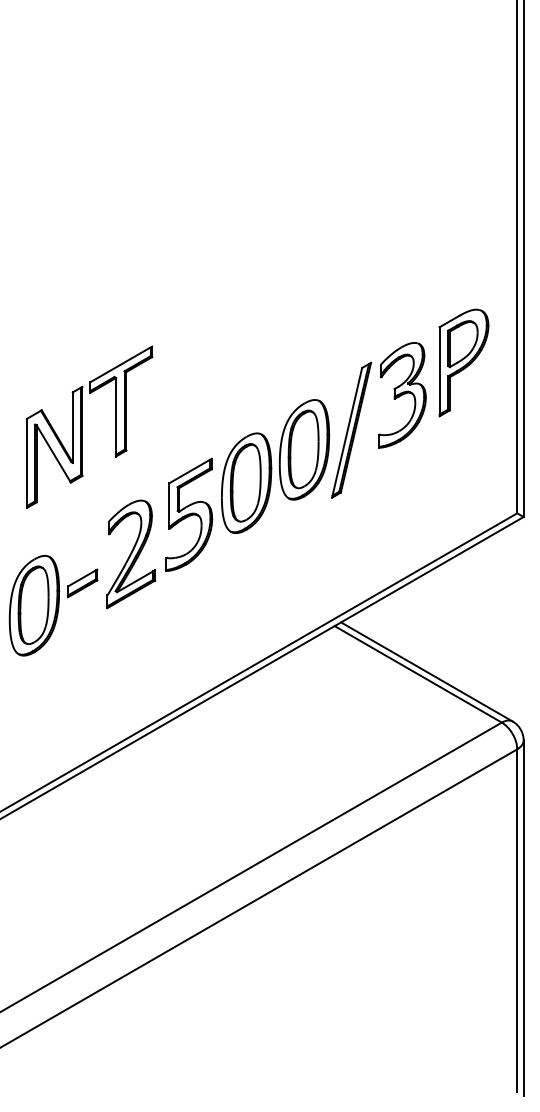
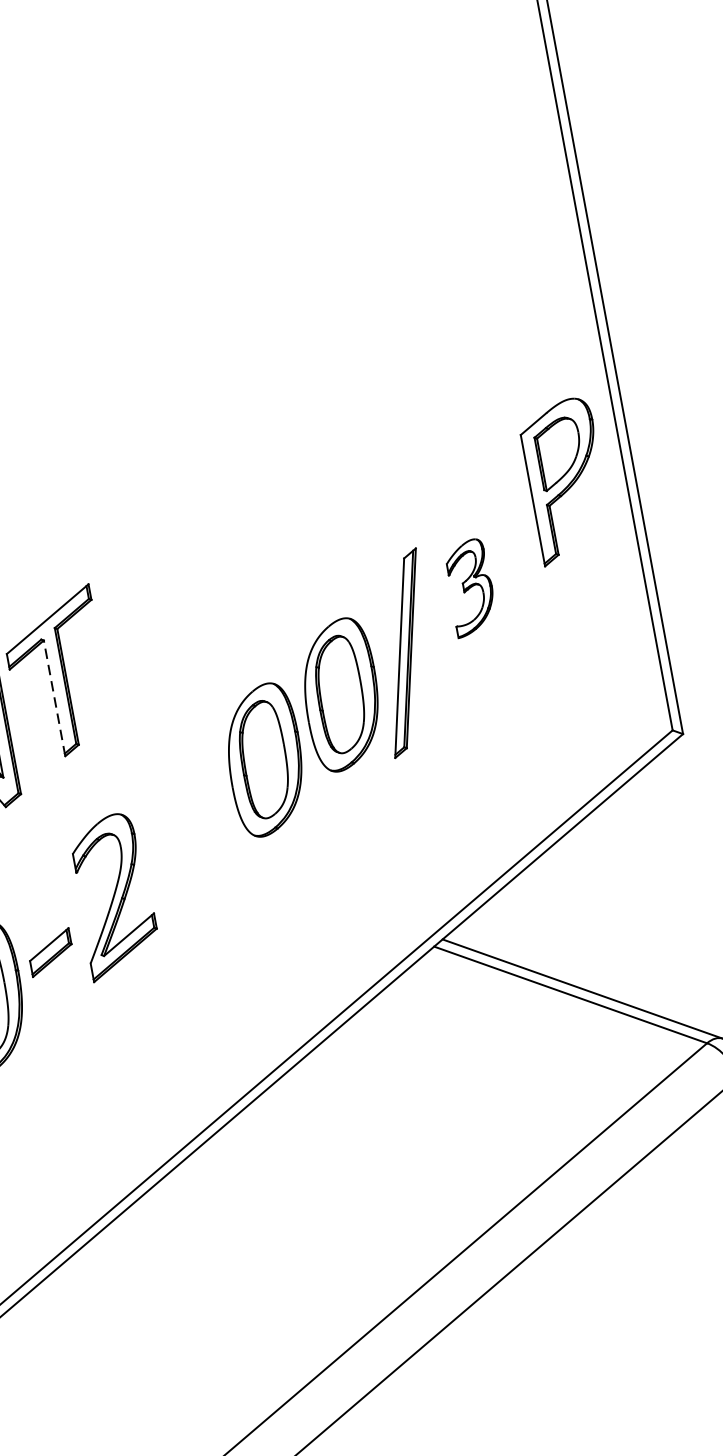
part: (463, 362) -> (565, 480), moved
part: (401, 395) -> (469, 588), size x0.6
line: (116, 416) -> (55, 697), solid -> dashed
part: (189, 514) -> (189, 821), removed

